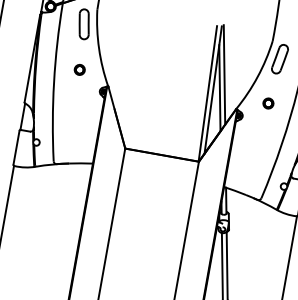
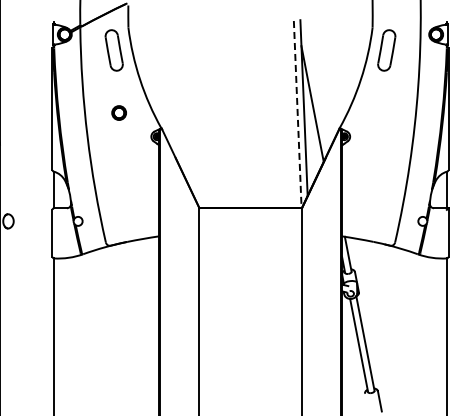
line: (224, 74) -> (315, 84), removed
line: (207, 93) -> (297, 114), solid -> dashed
circle: (268, 103) -> (381, 112), removed

